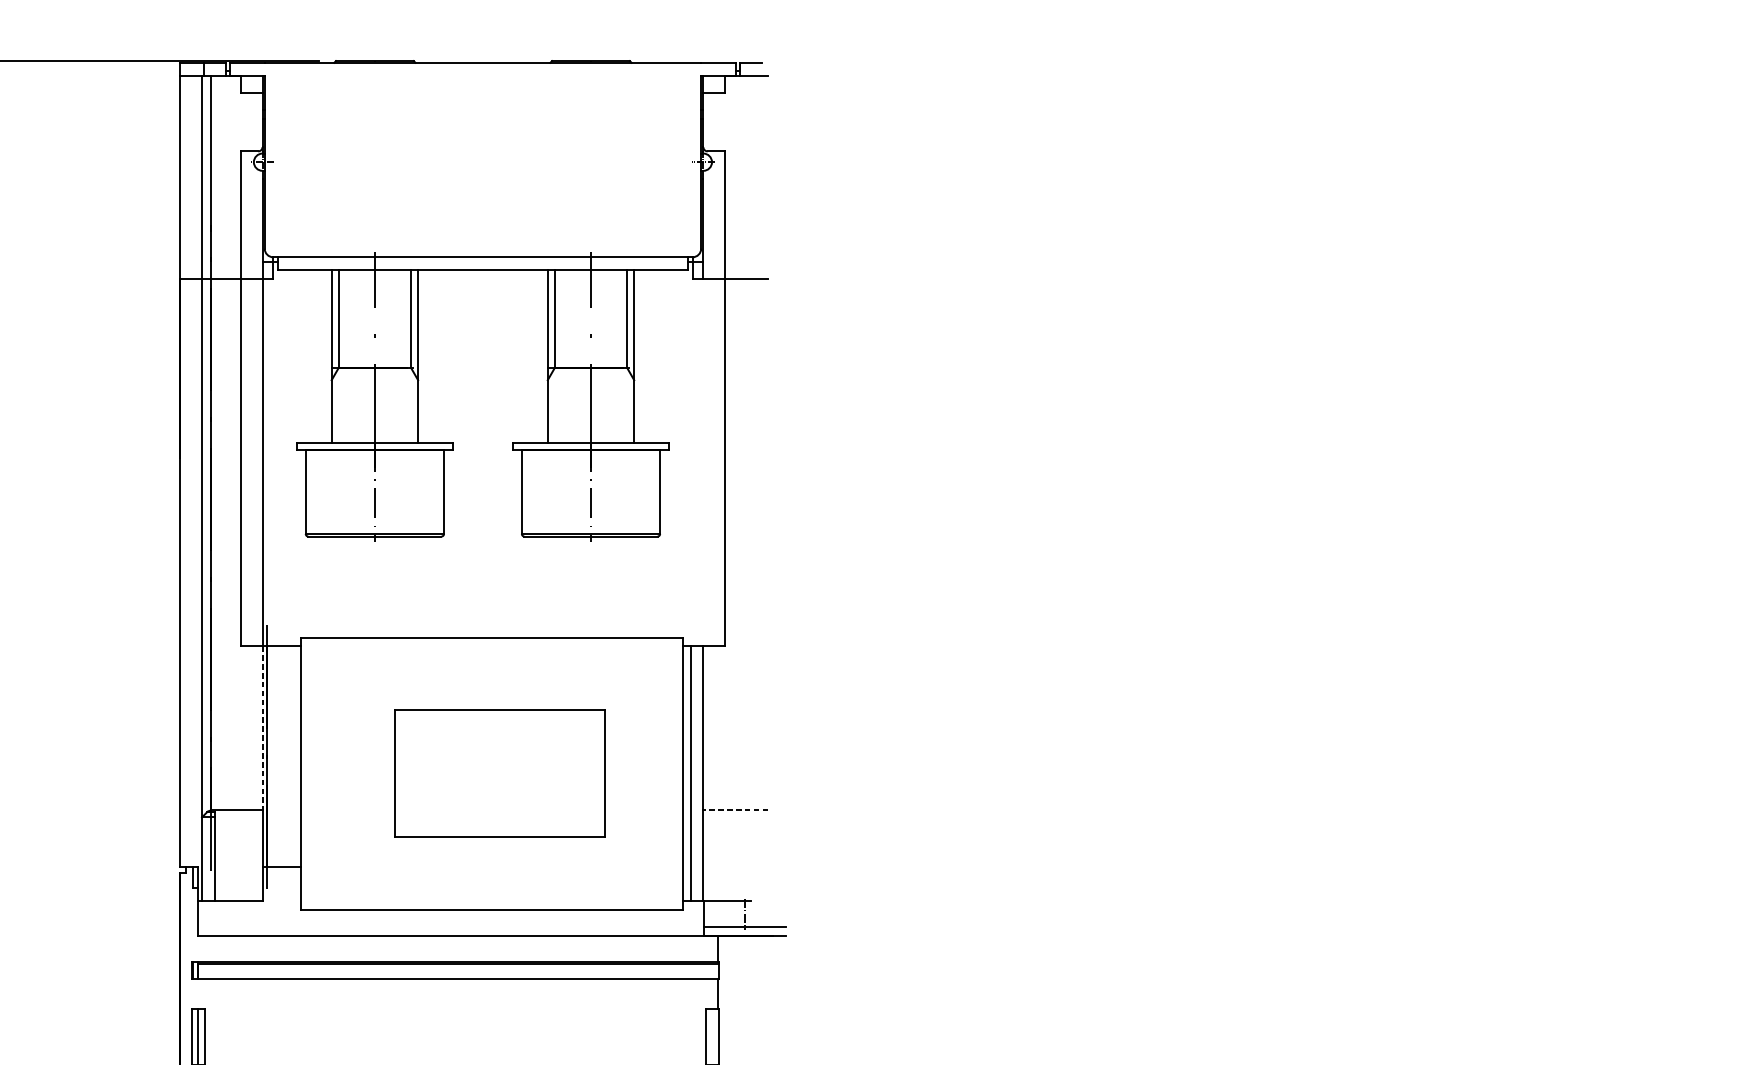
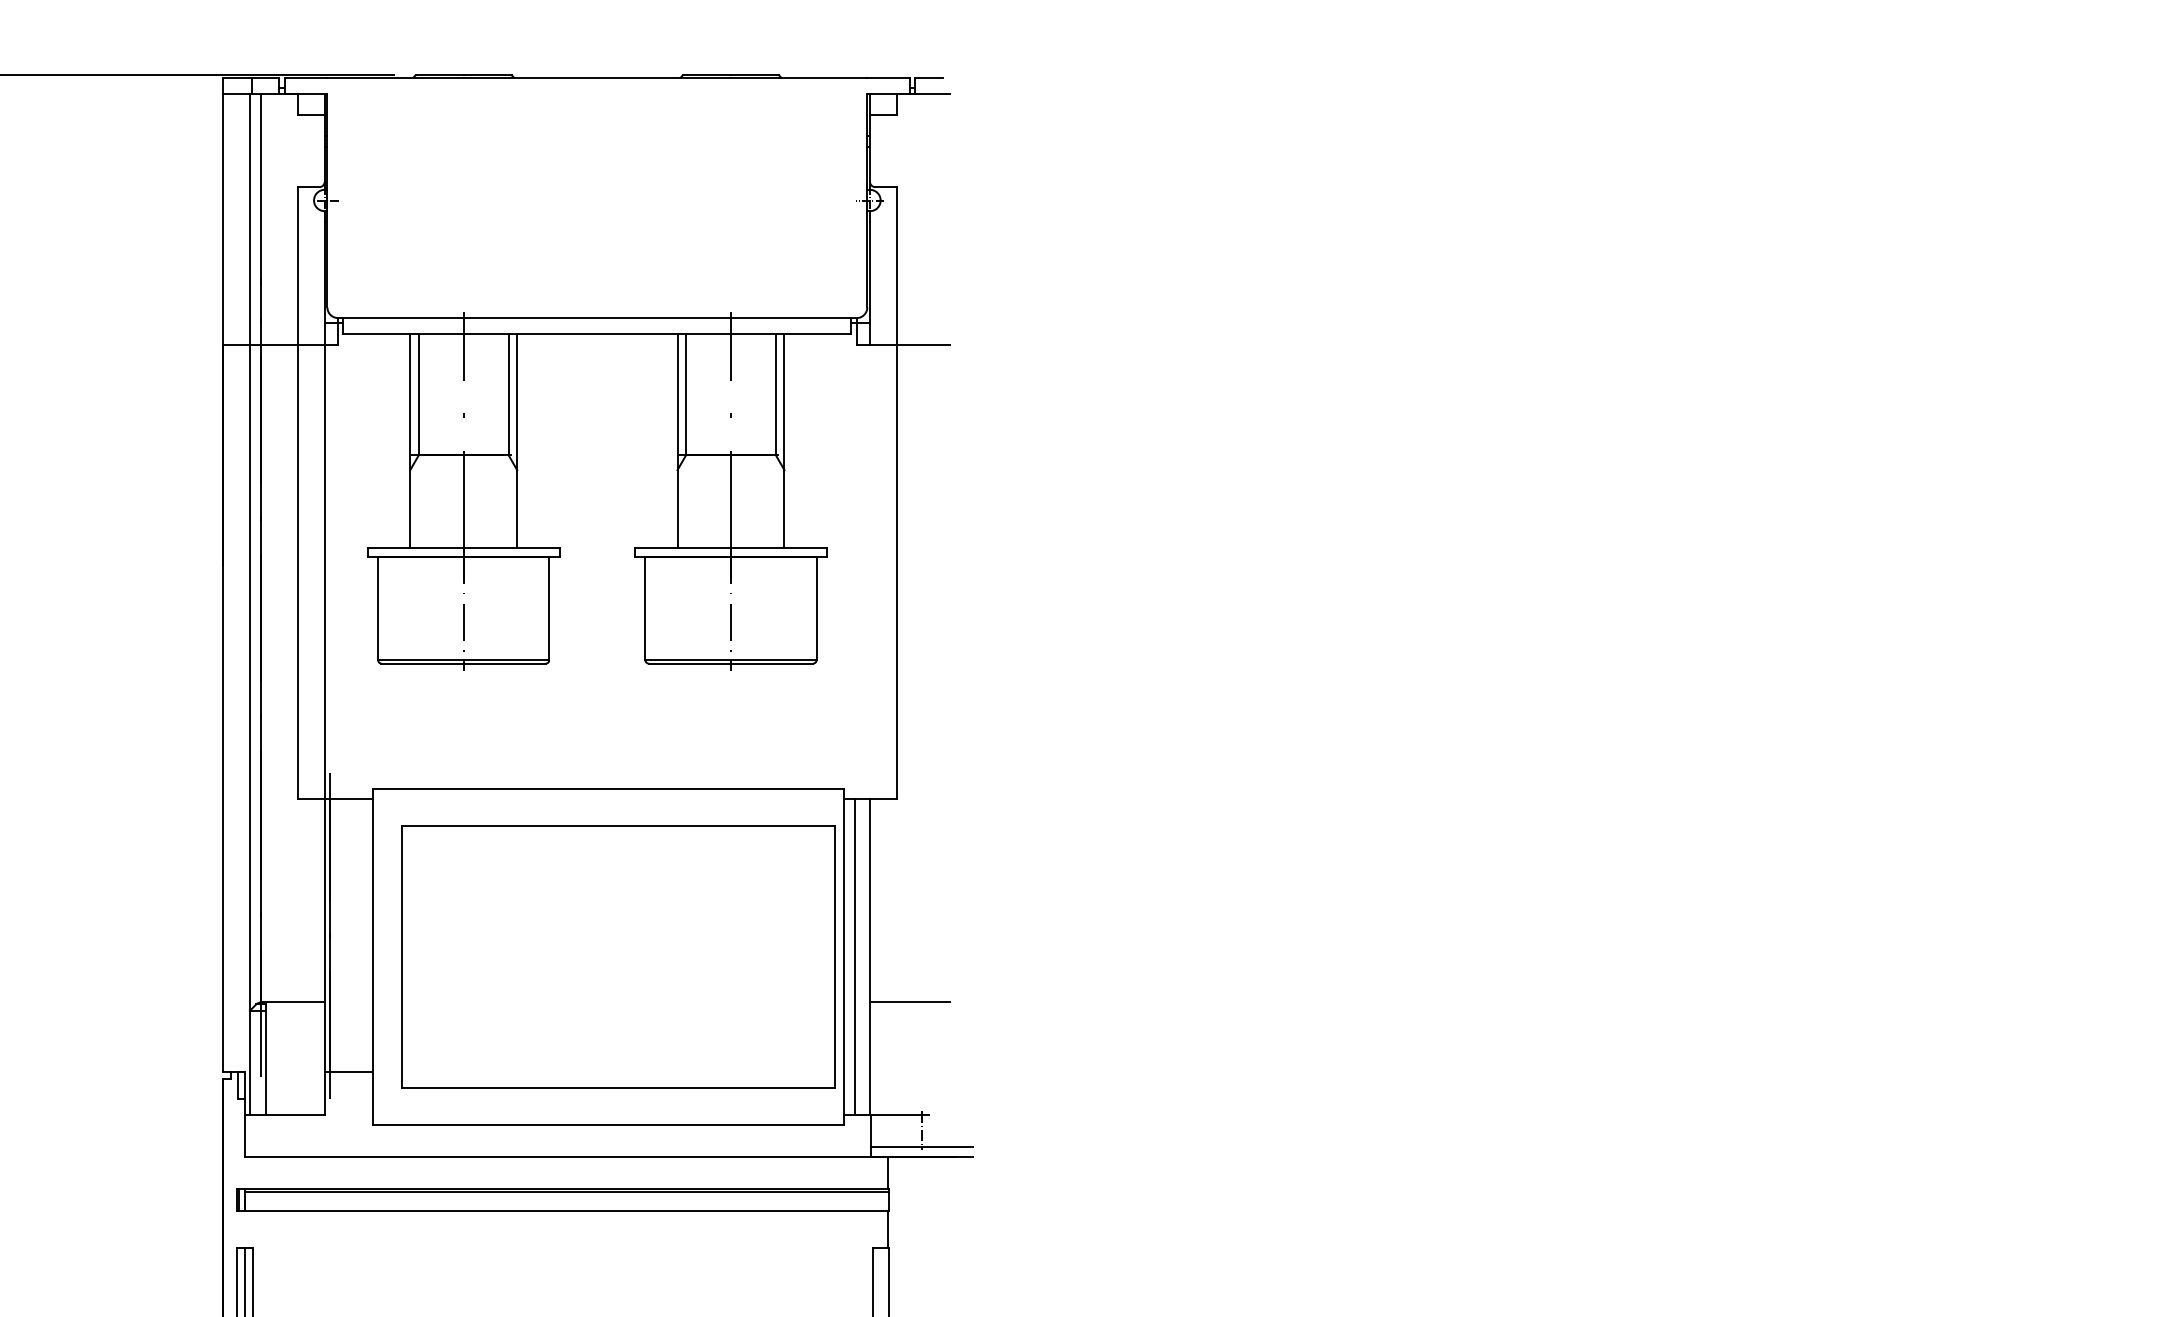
line: (262, 728) -> (324, 900), dashed -> solid
part: (500, 773) -> (618, 956), size x1.67
line: (735, 810) -> (909, 1002), dashed -> solid

